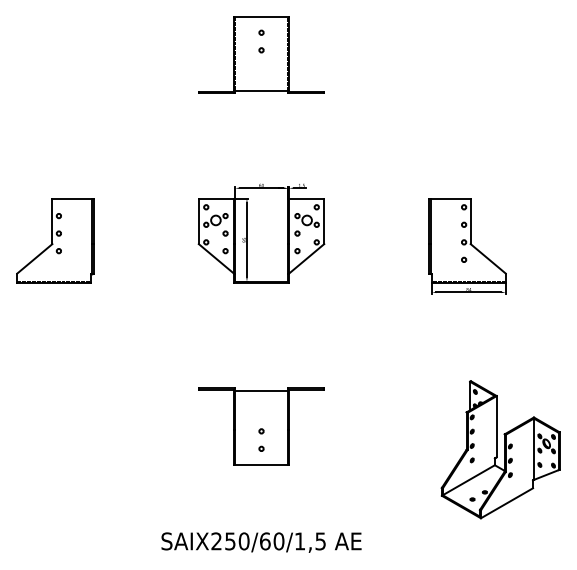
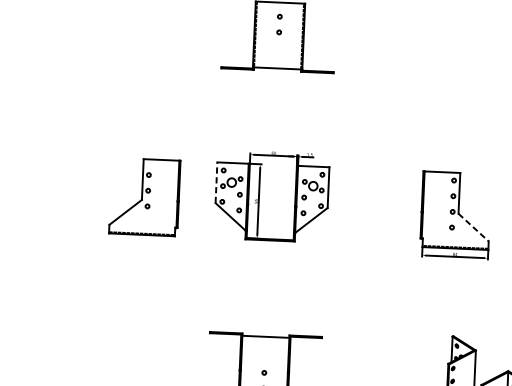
line: (198, 221) -> (216, 182), solid -> dashed
part: (55, 240) -> (144, 196), moved
line: (488, 258) -> (473, 227), solid -> dashed

